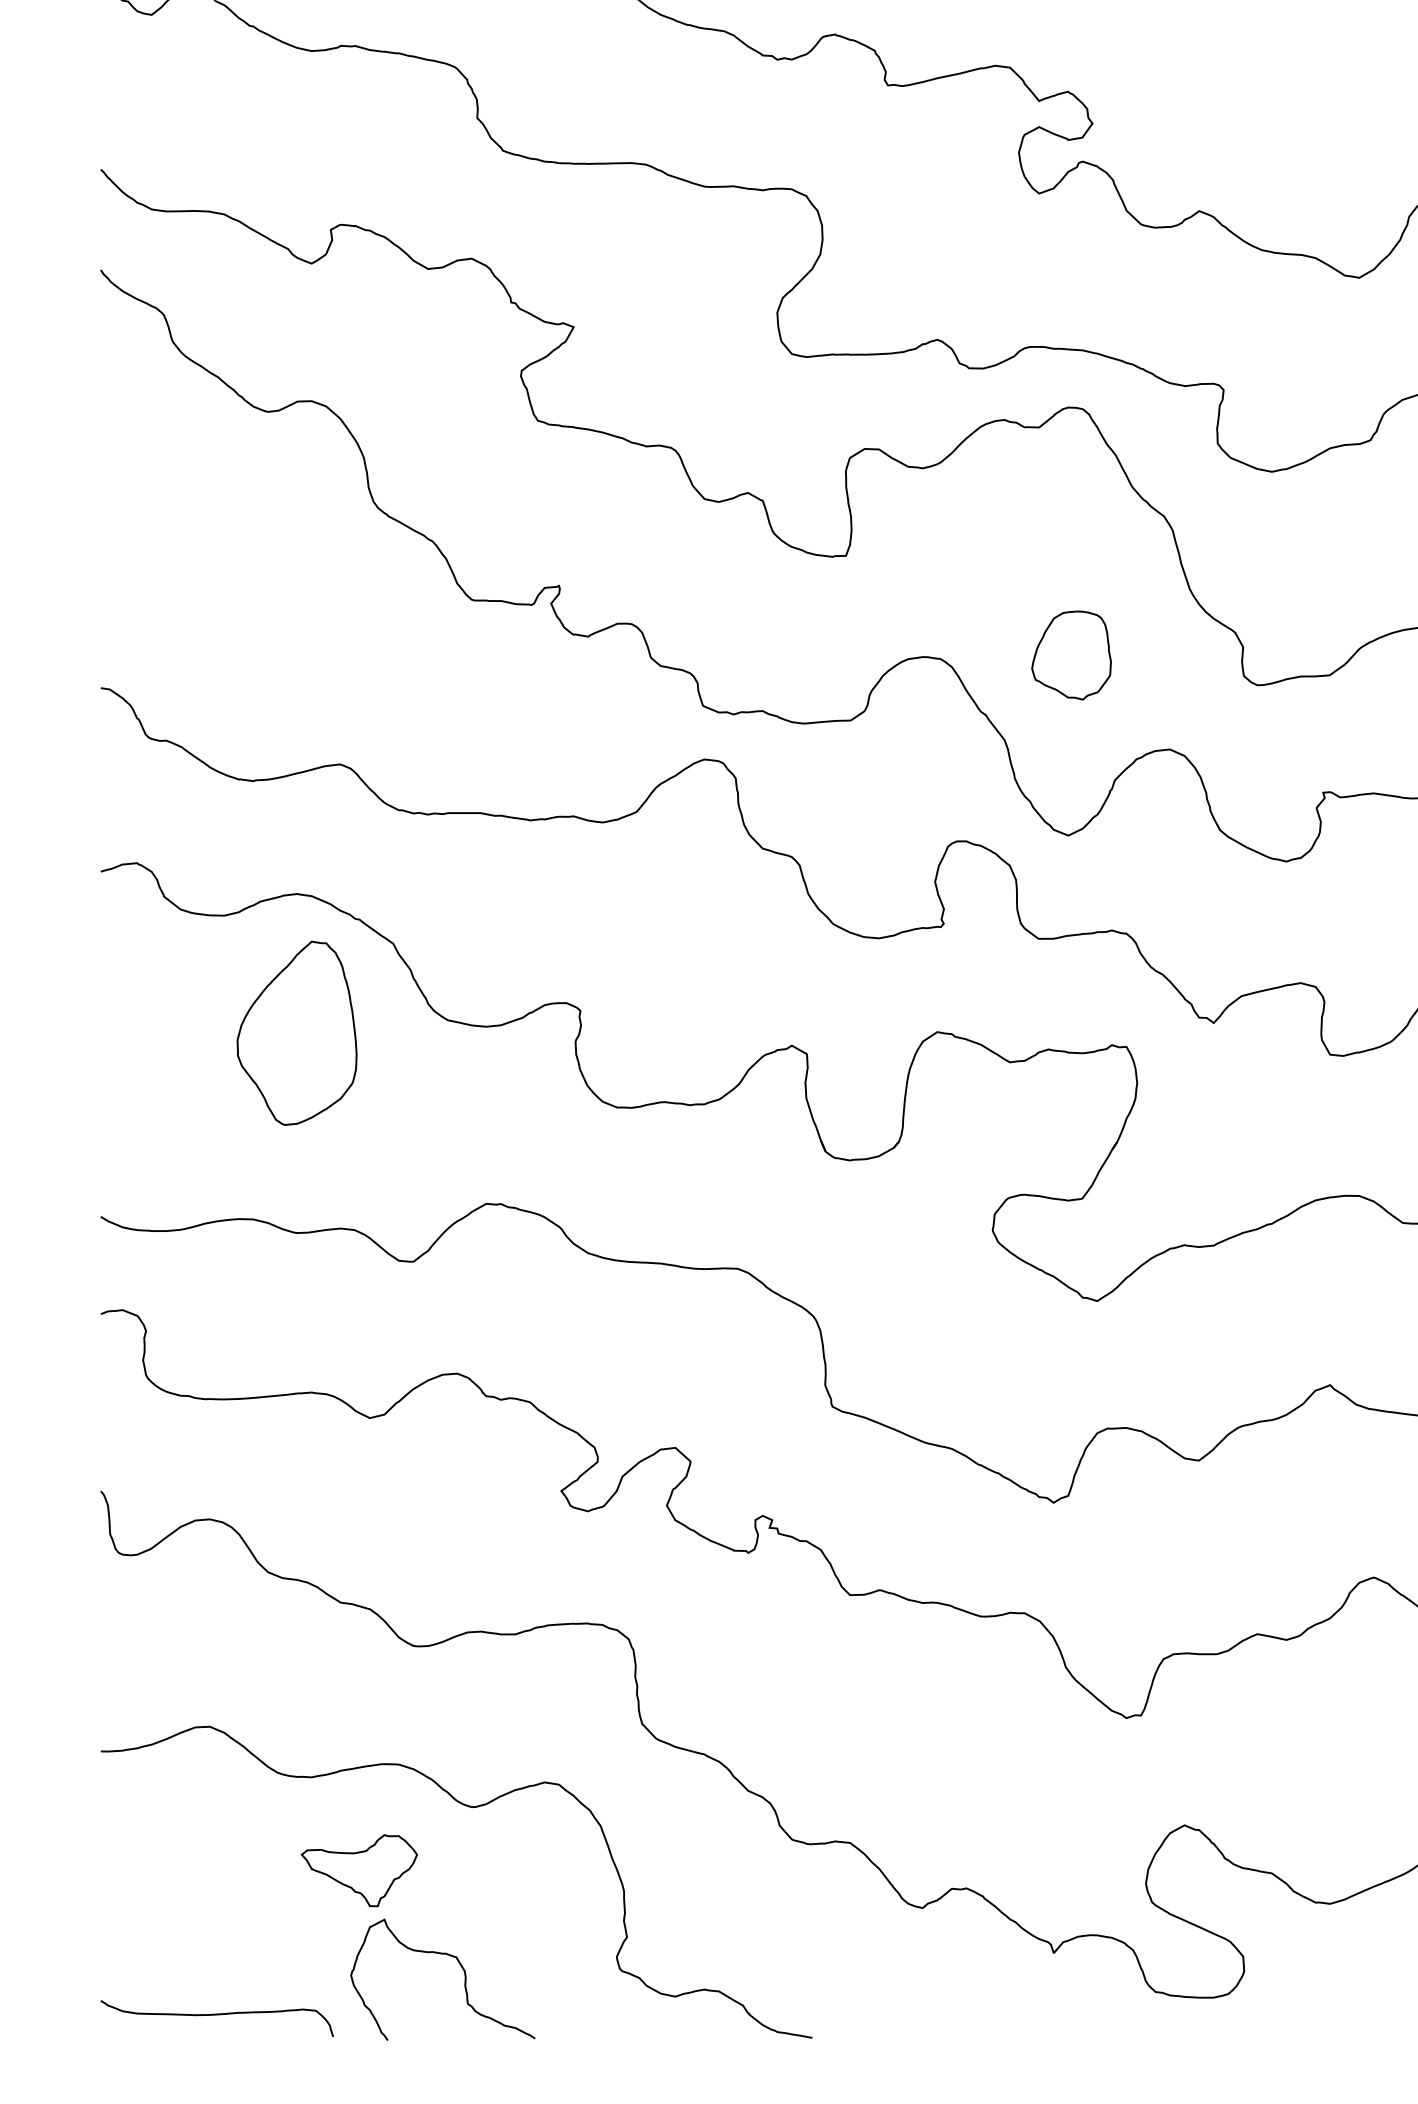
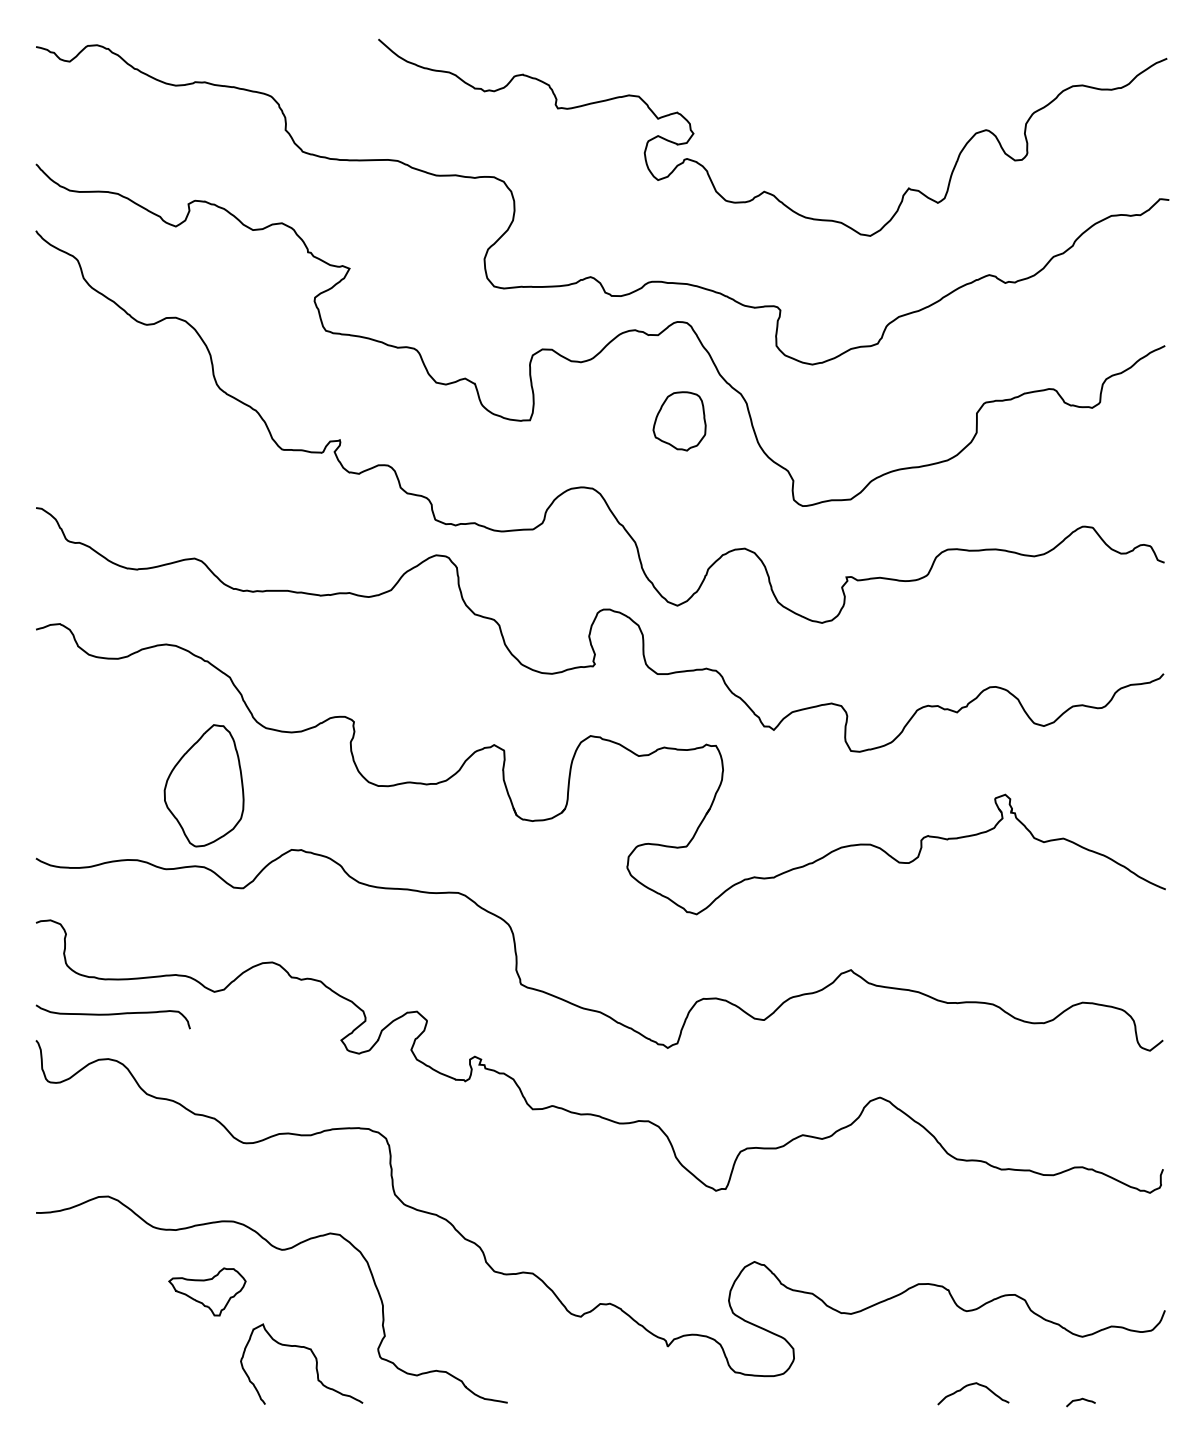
part: (1071, 655) -> (679, 421), moved
part: (296, 1032) -> (203, 785), moved
curve: (460, 1968) -> (313, 1356), moved
curve: (216, 2016) -> (112, 1015), moved

